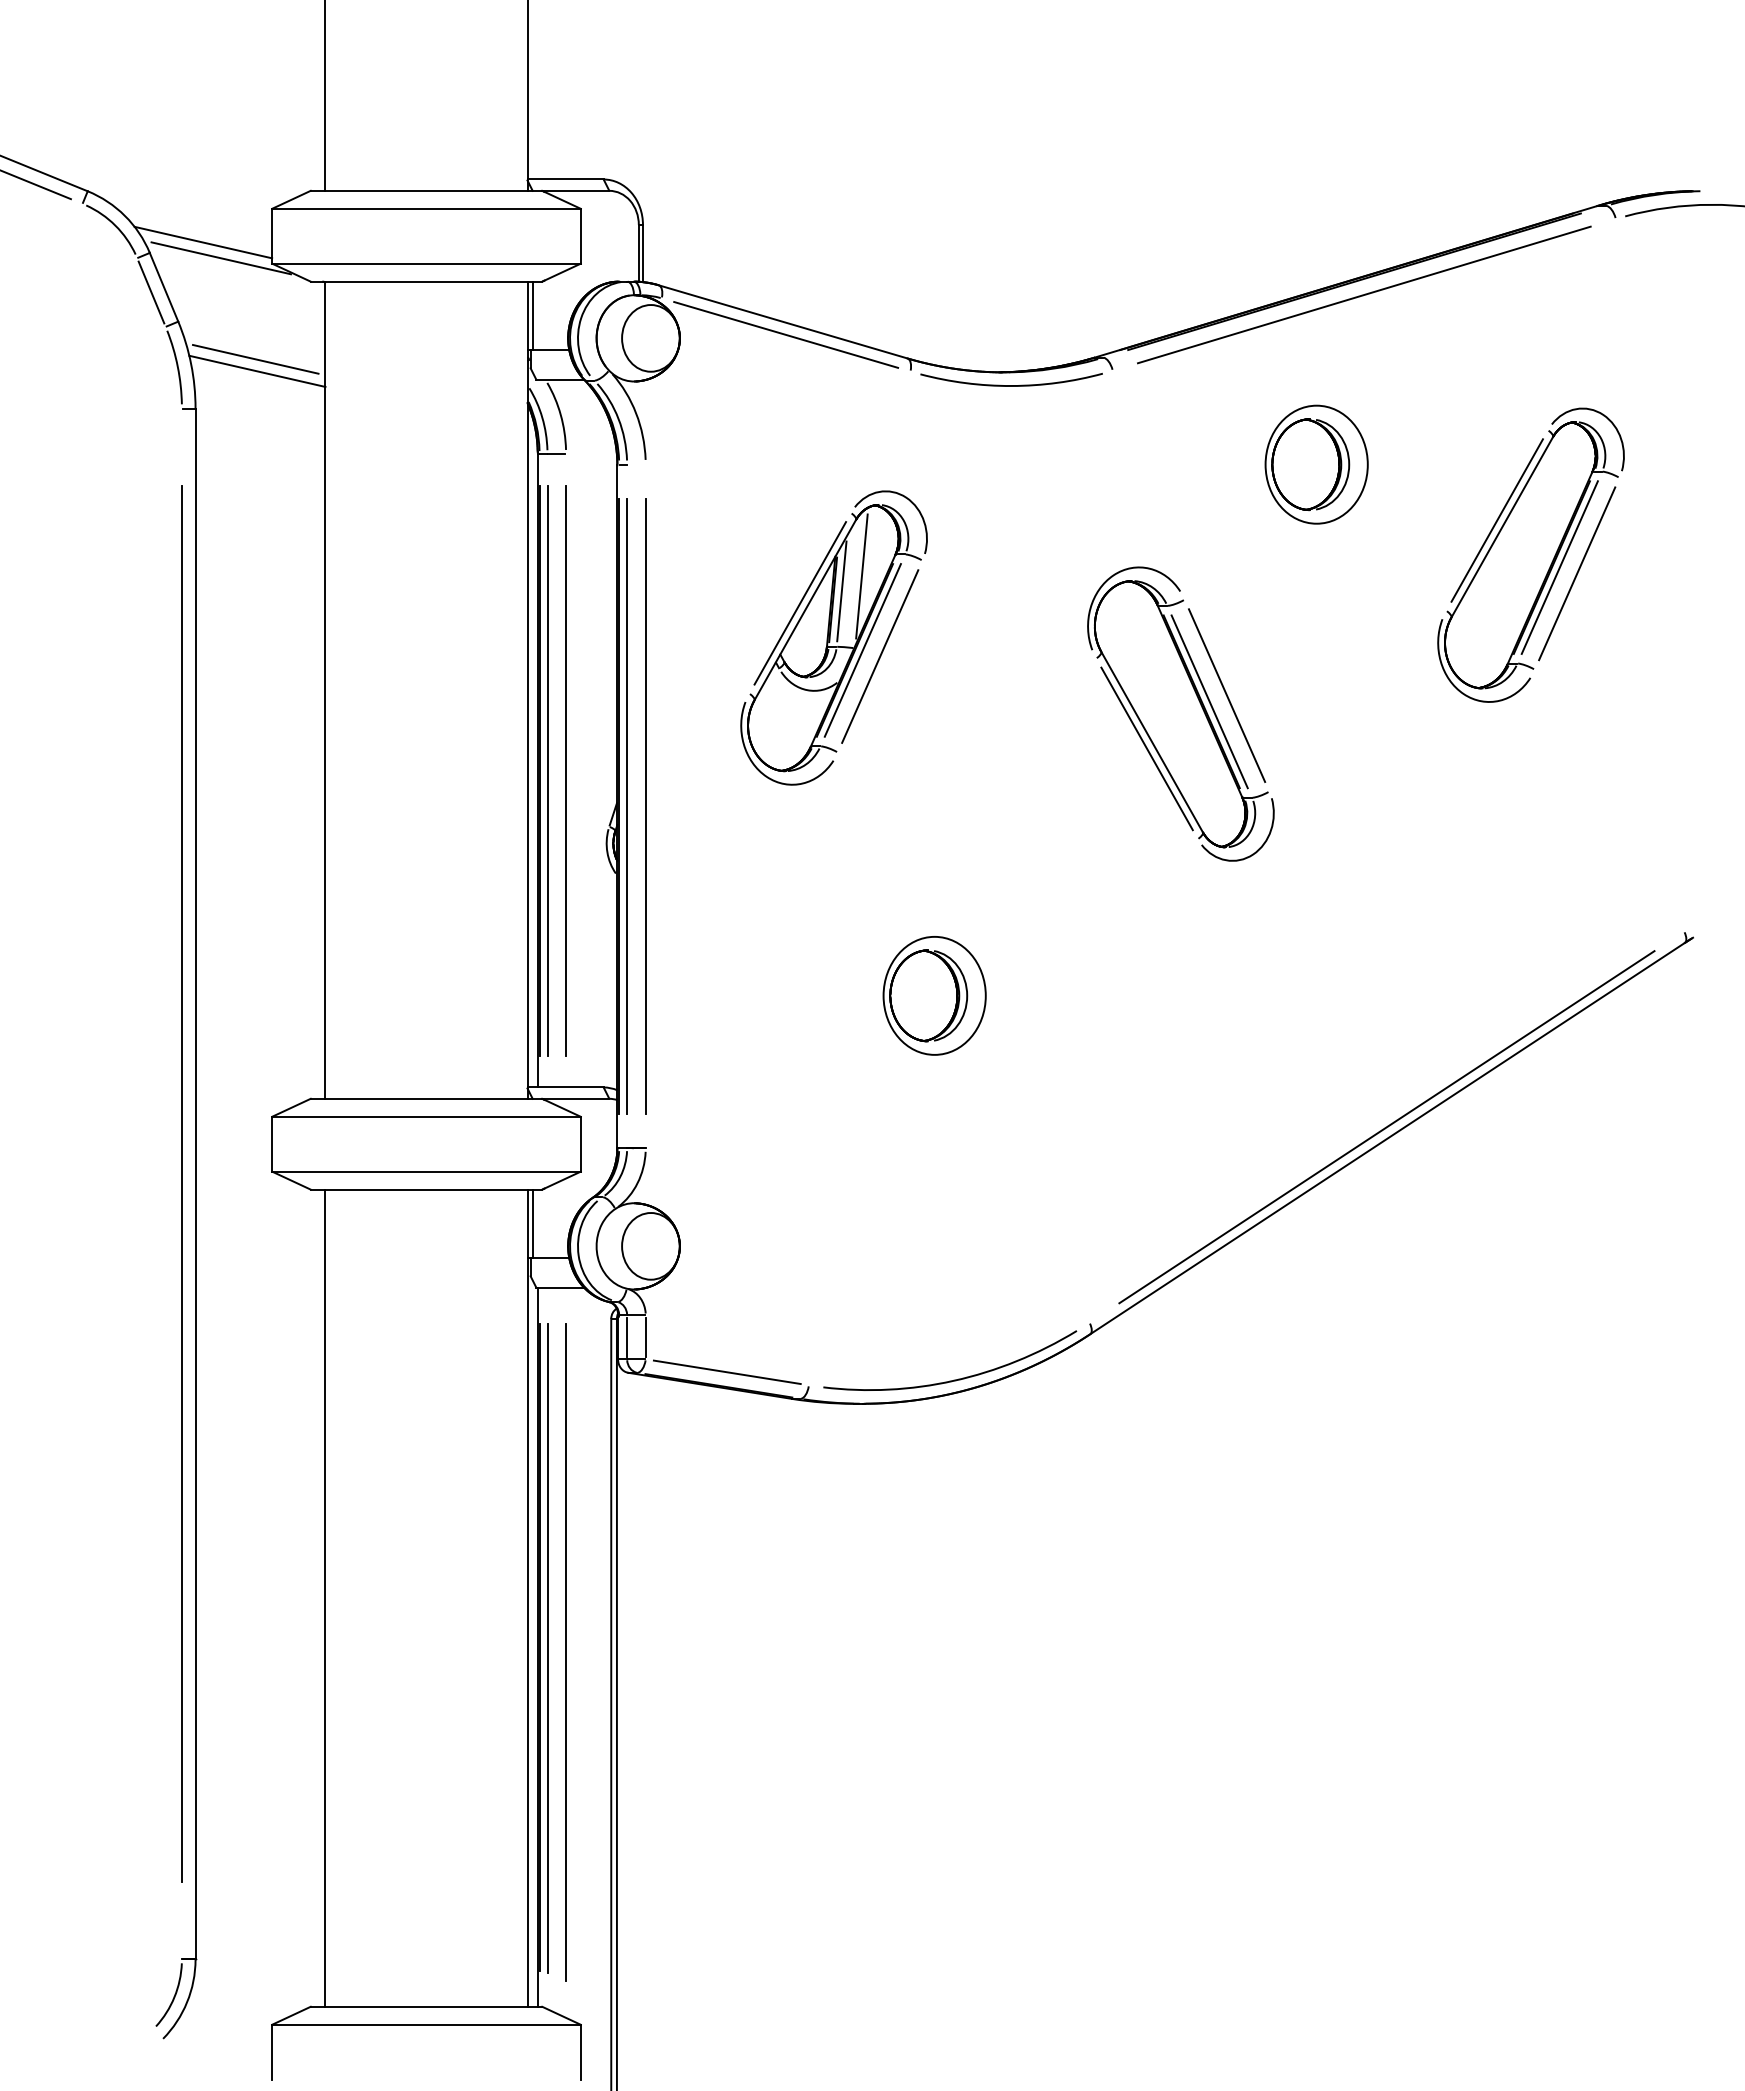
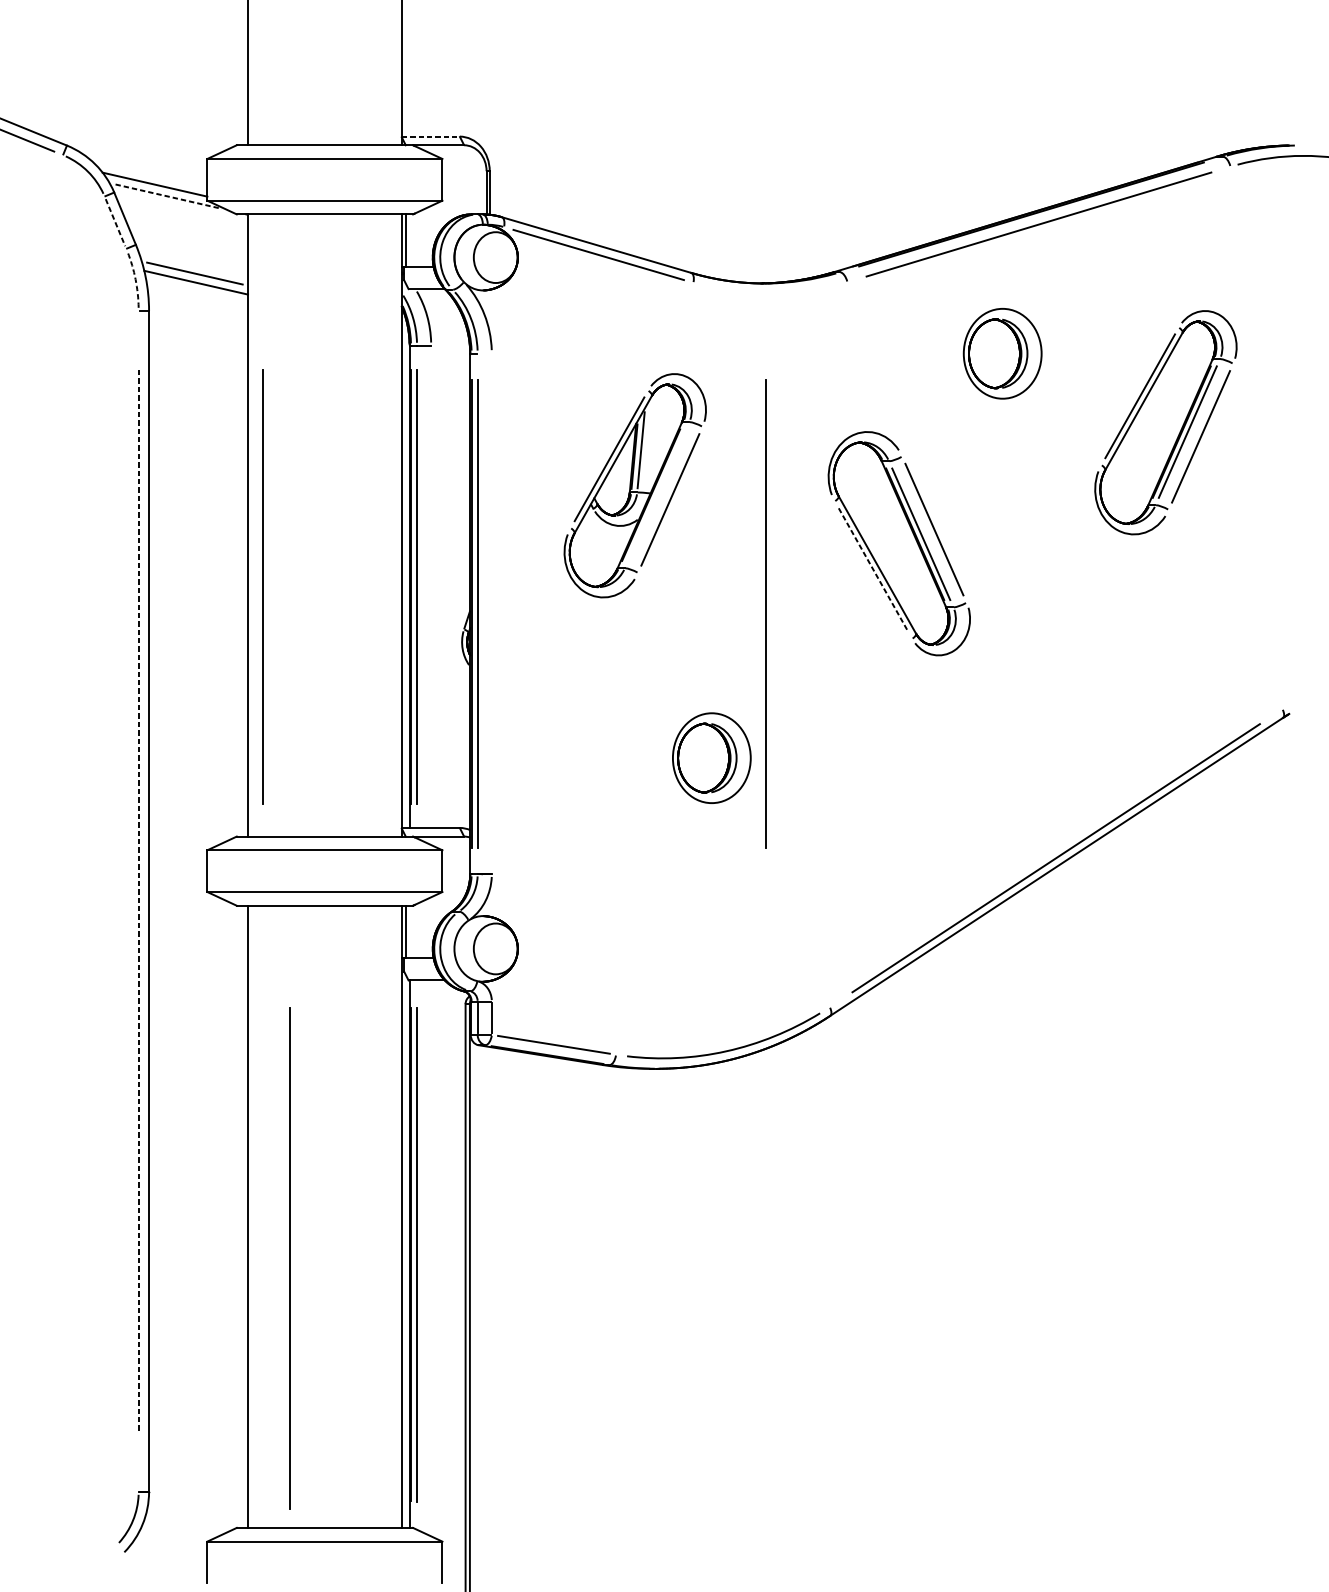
line: (566, 179) -> (431, 136), solid -> dashed
line: (221, 258) -> (168, 196), solid -> dashed
line: (151, 292) -> (115, 222), solid -> dashed
arc: (177, 366) -> (135, 279), solid -> dashed
curve: (1011, 385) -> (770, 293), removed
line: (861, 576) -> (656, 438), removed
line: (862, 650) -> (656, 495), removed
line: (1147, 749) -> (873, 570), solid -> dashed
line: (565, 770) -> (262, 586), moved
line: (645, 806) -> (765, 614), moved
line: (181, 1183) -> (138, 901), solid -> dashed
line: (565, 1652) -> (289, 1258), moved

